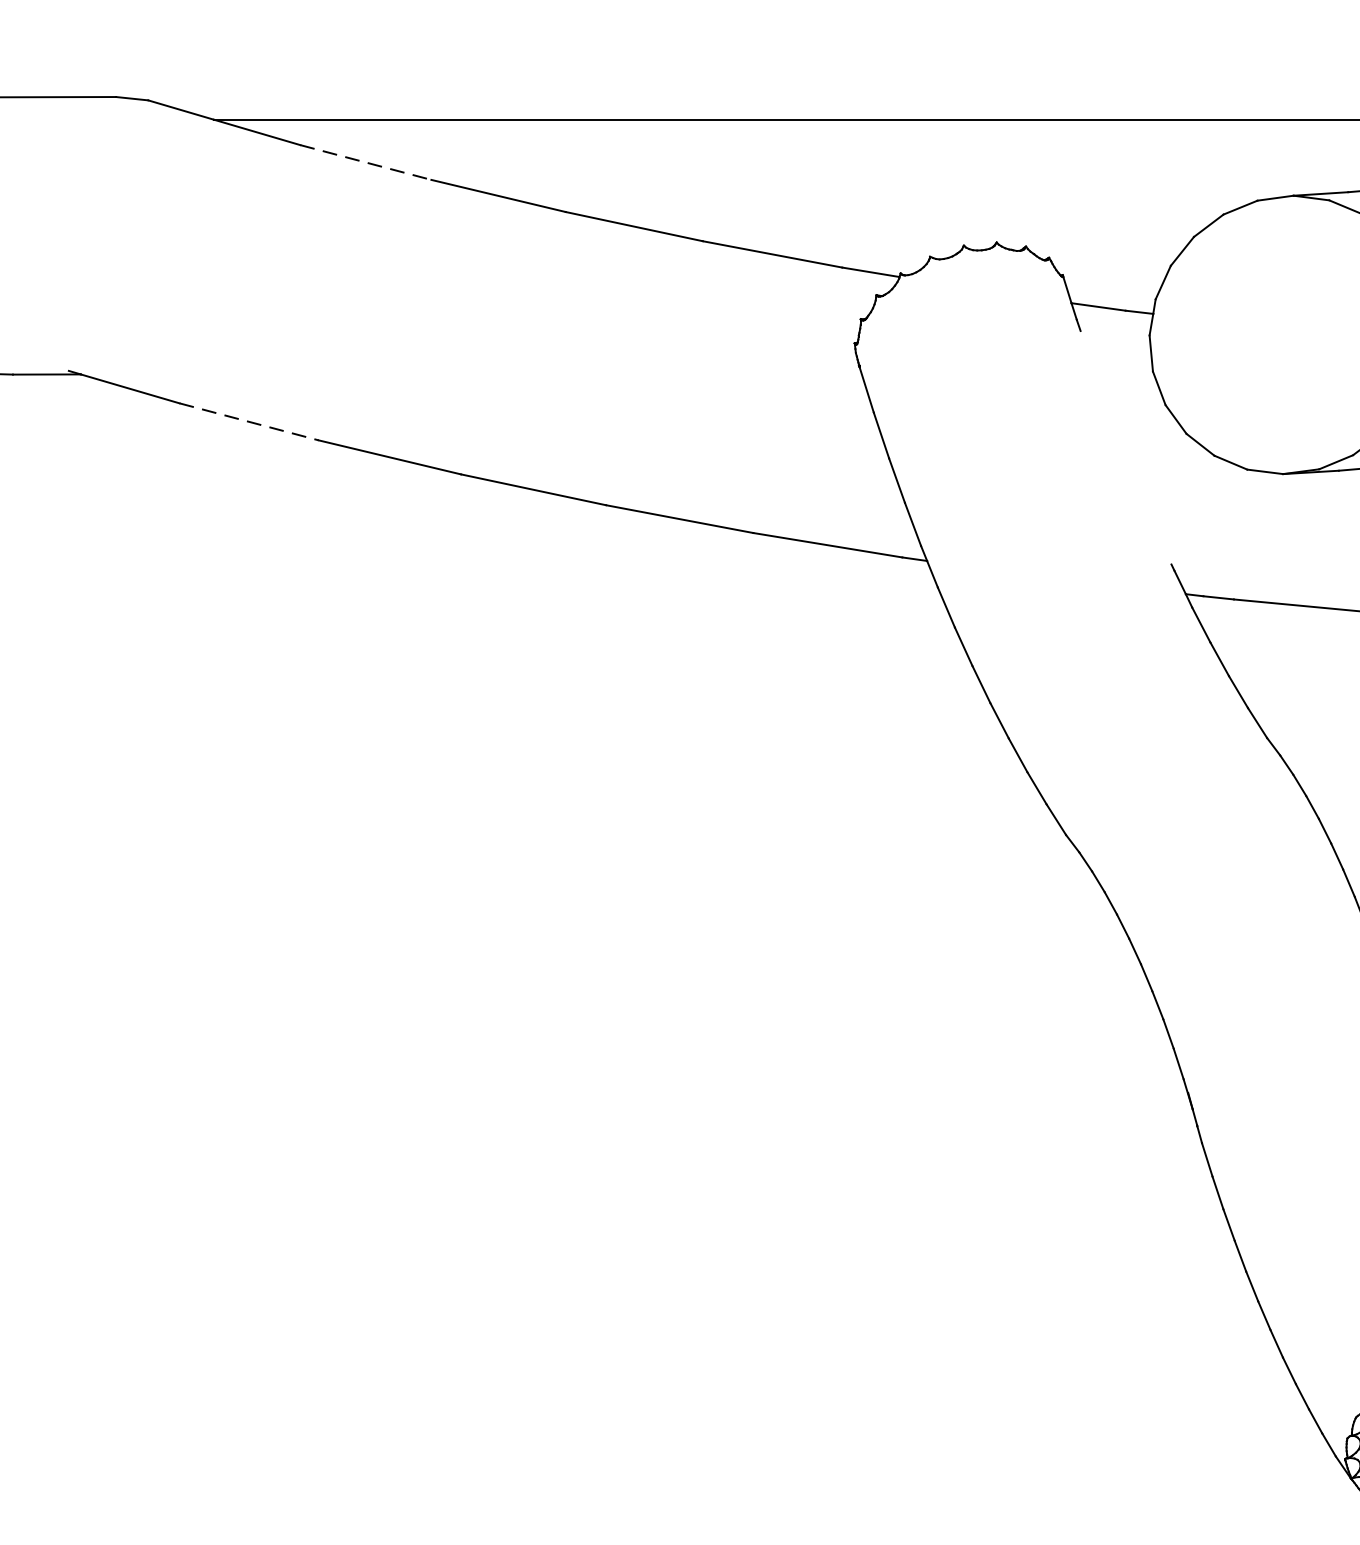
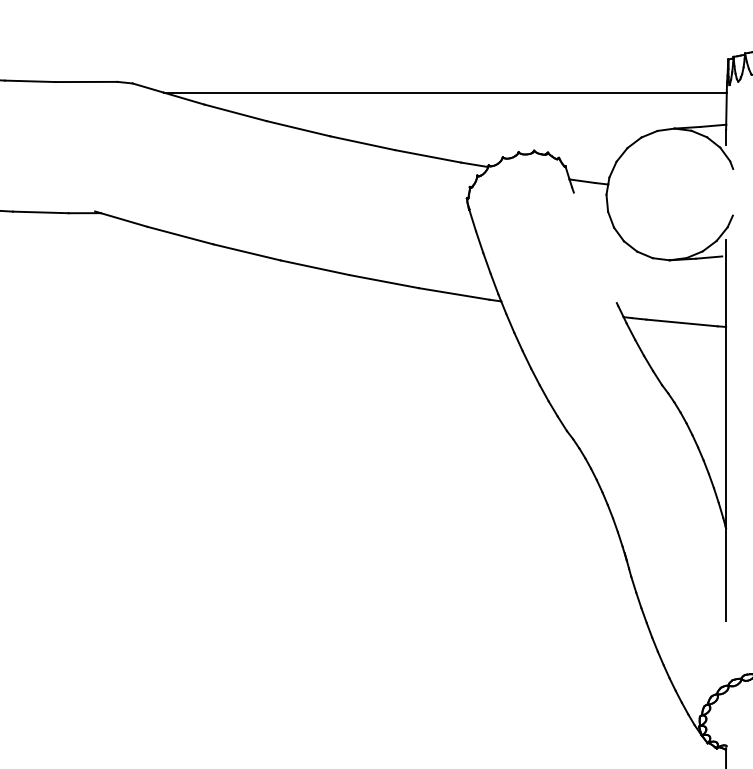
line: (367, 163) -> (236, 113), dashed -> solid
line: (249, 421) -> (180, 235), dashed -> solid

